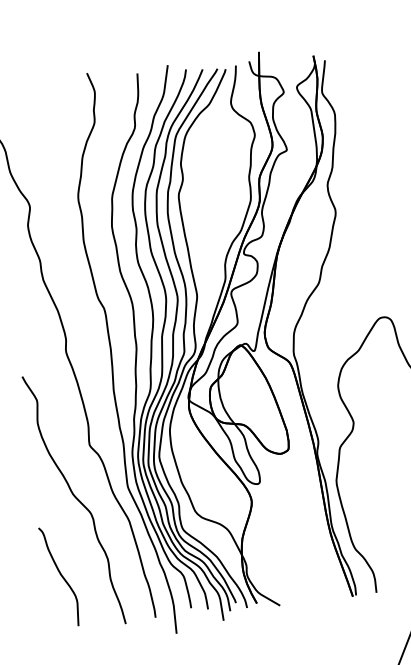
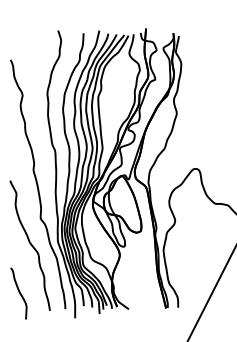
curve: (58, 574) -> (18, 292), moved

